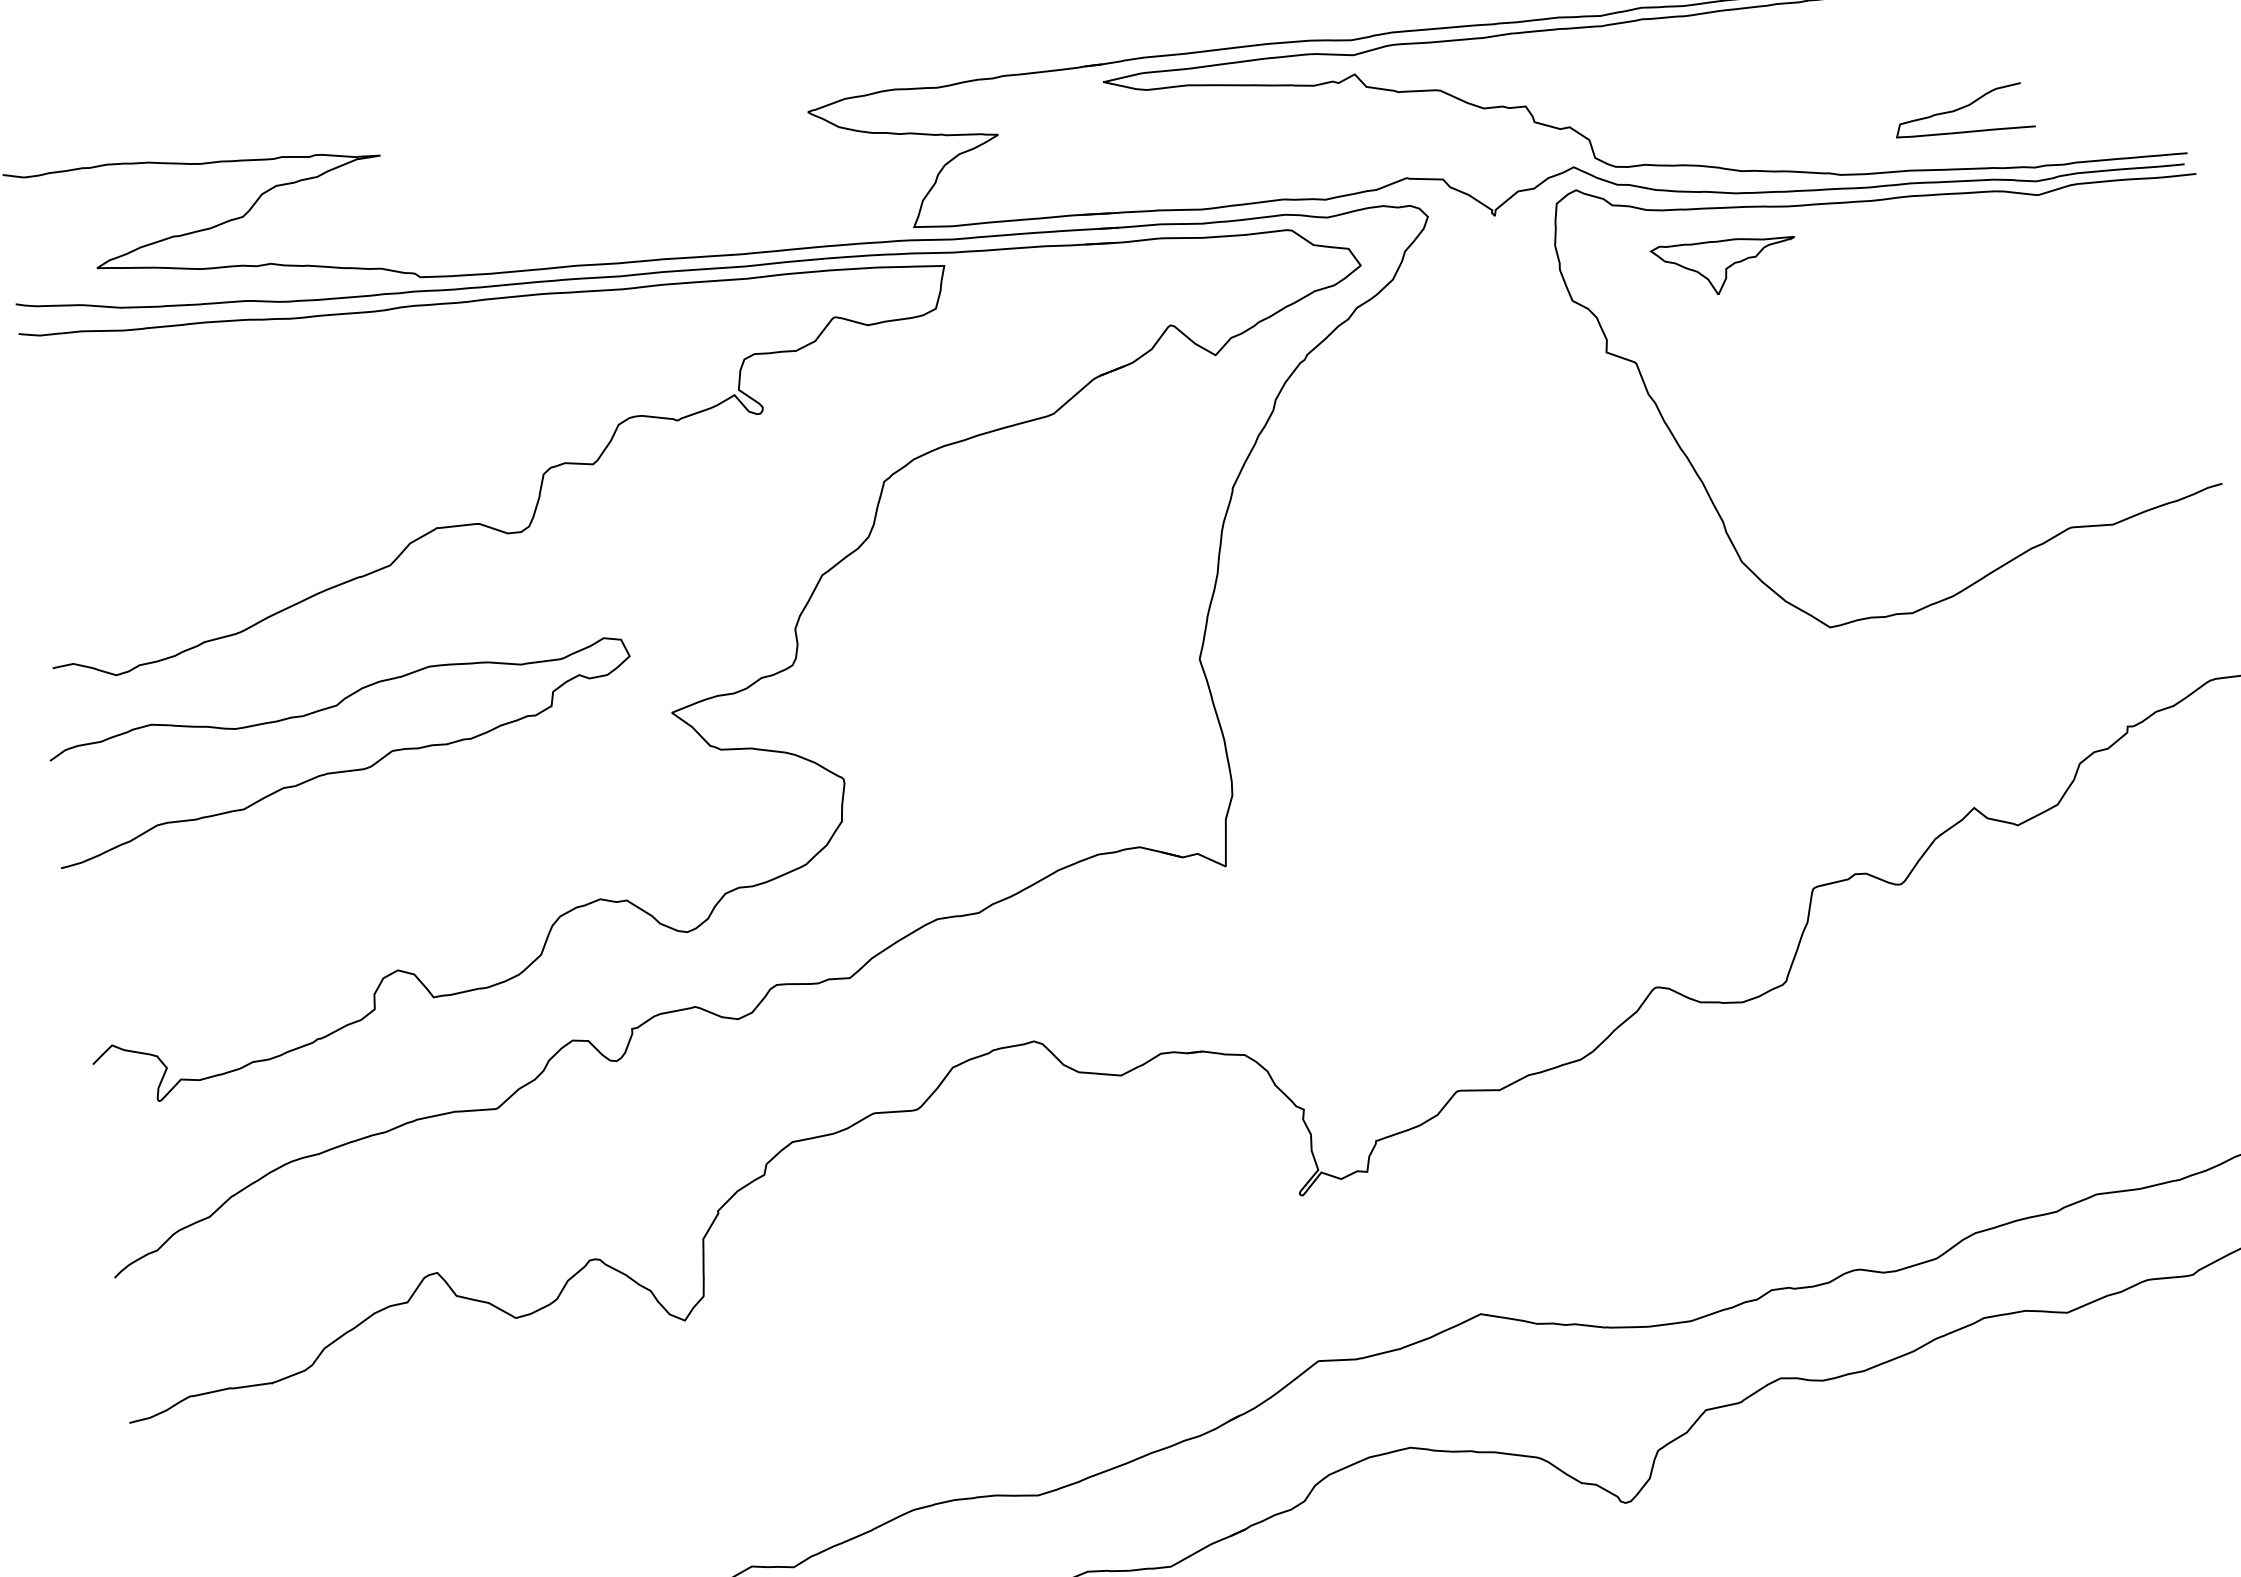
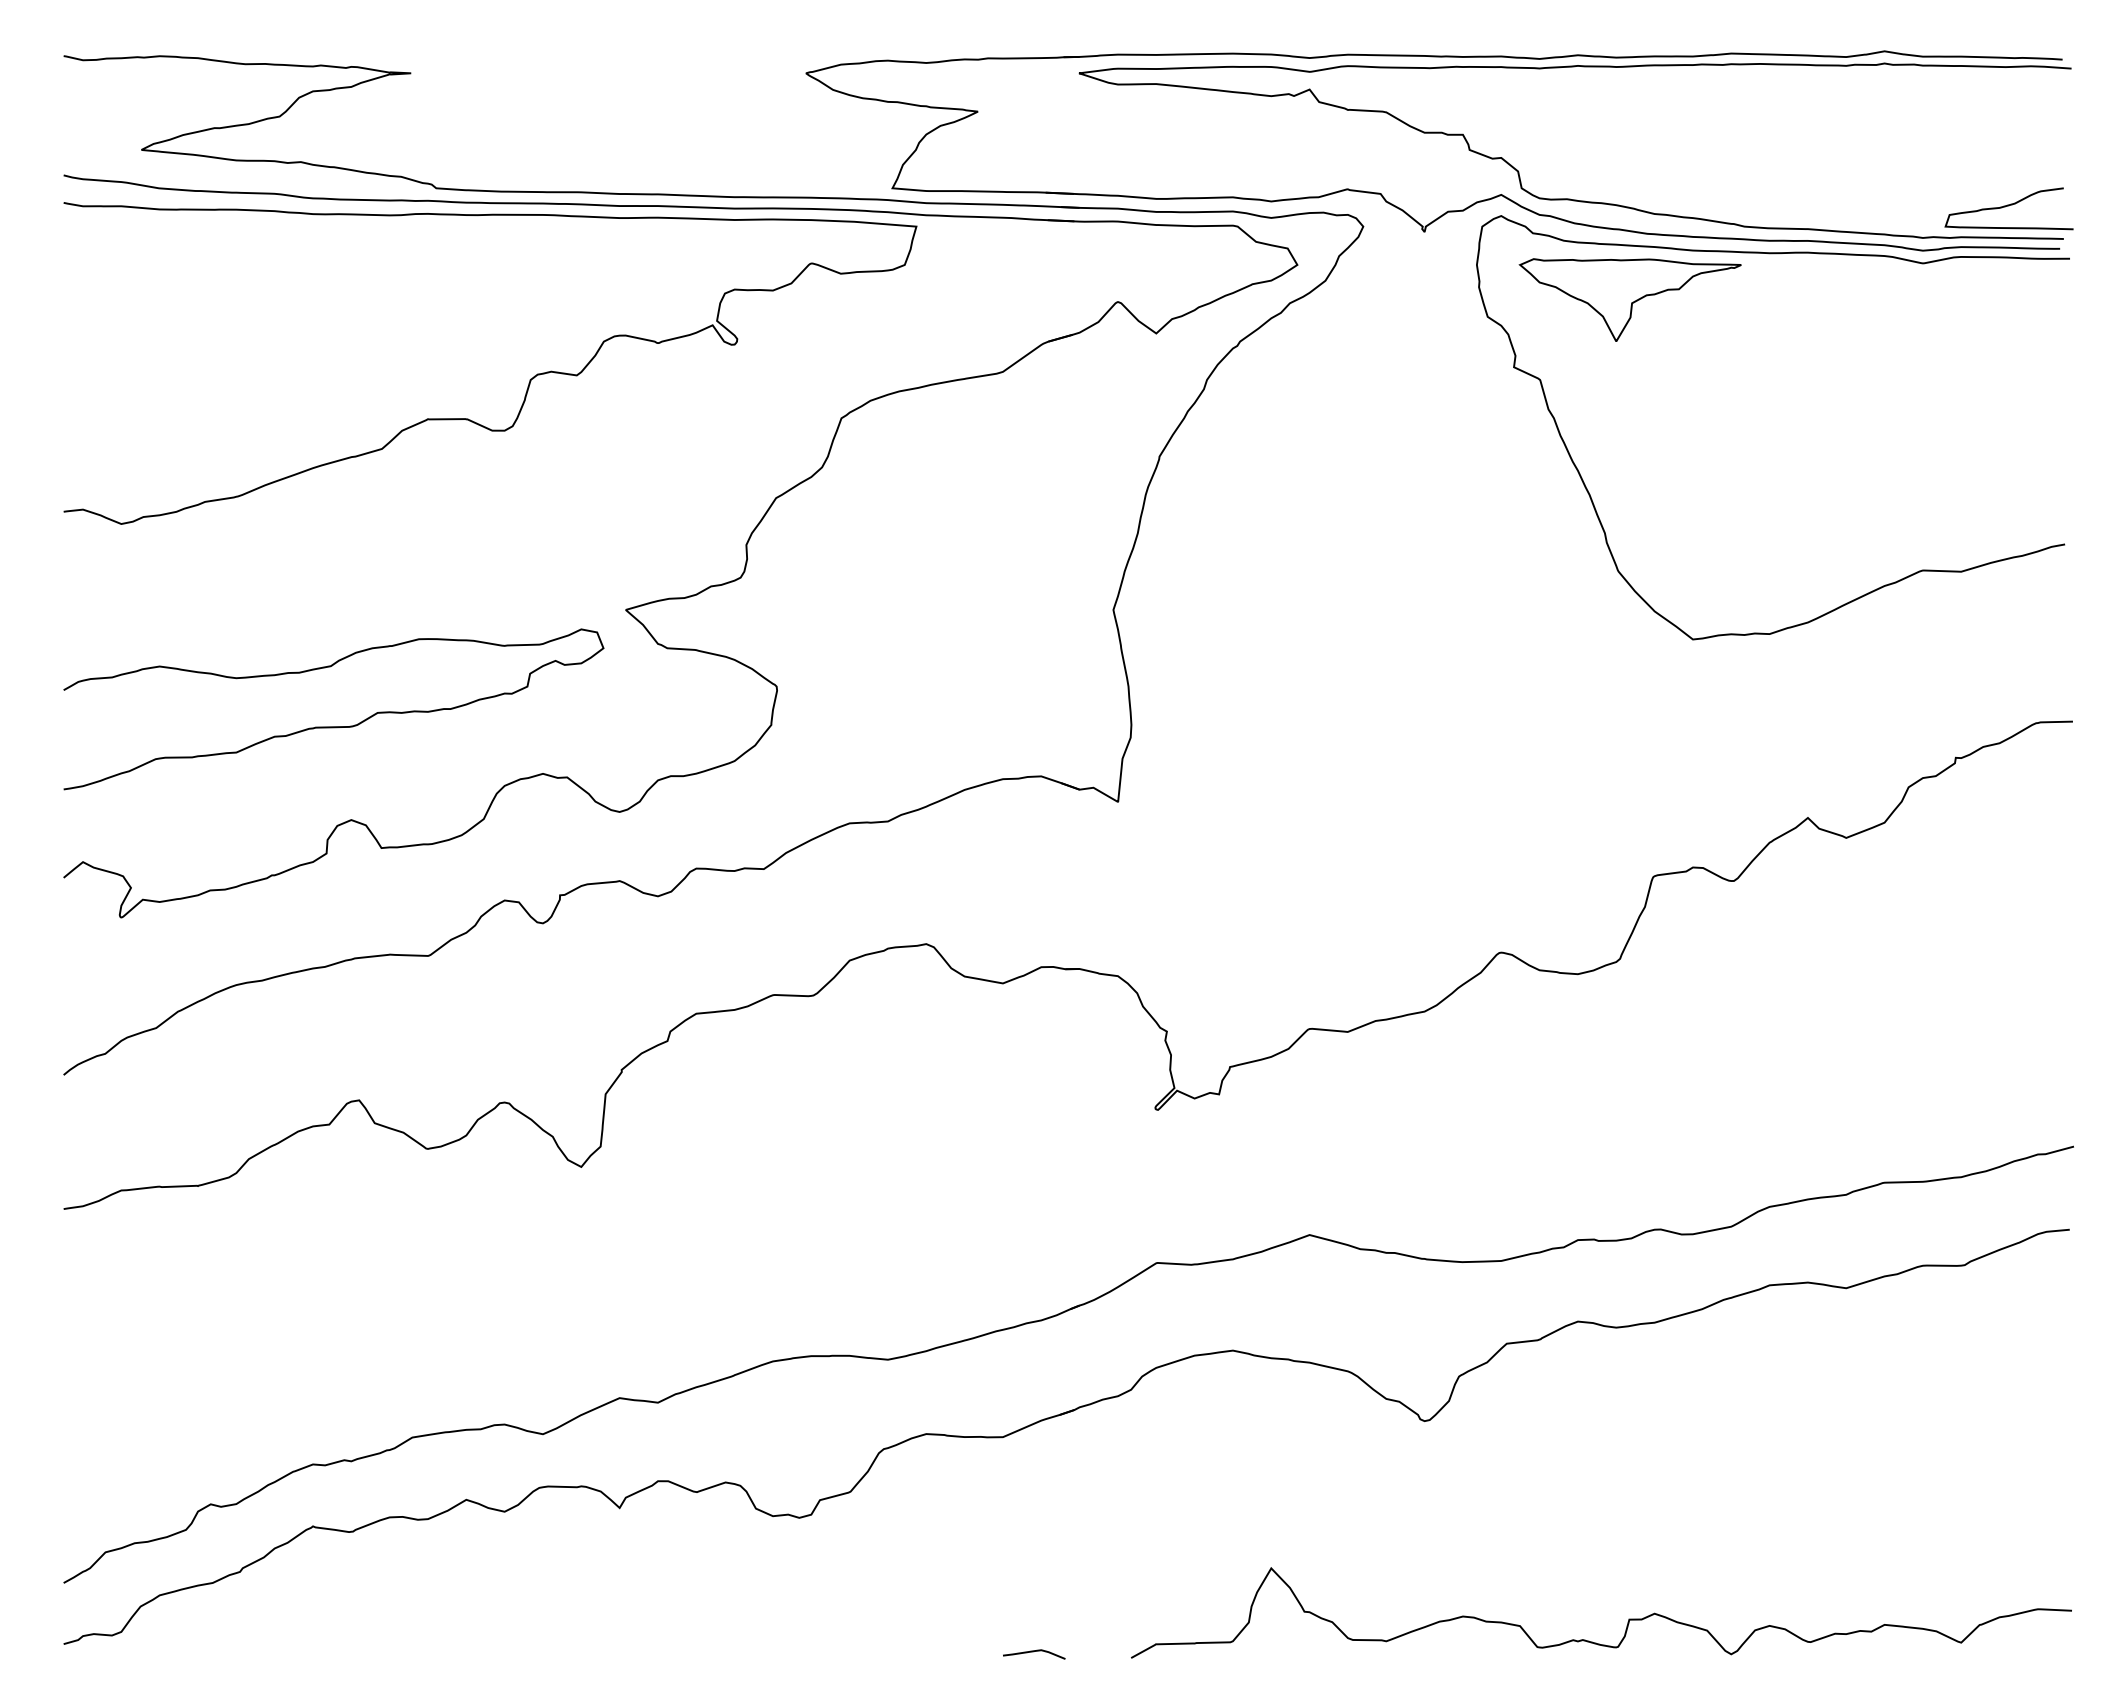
curve: (1962, 108) -> (2008, 206), moved
part: (1724, 266) -> (1629, 299), size x1.67
curve: (346, 770) -> (333, 726), moved

